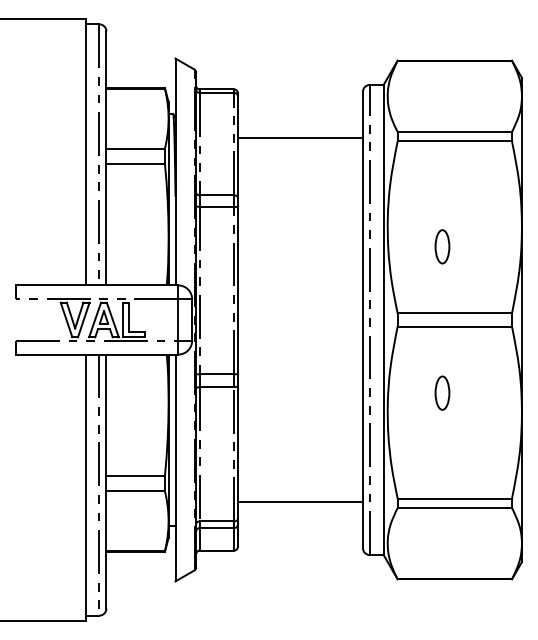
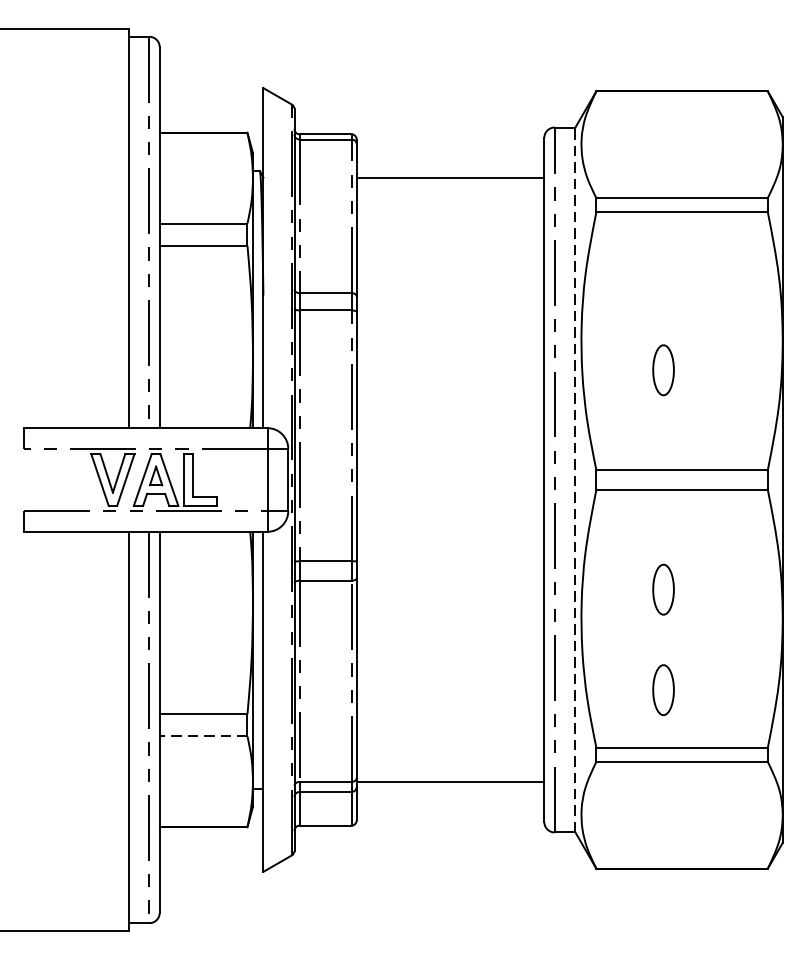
line: (299, 137) -> (449, 177), moved
line: (383, 319) -> (575, 479), solid -> dashed
part: (442, 459) -> (663, 689), added
line: (135, 491) -> (203, 737), solid -> dashed
line: (299, 502) -> (449, 782), moved

